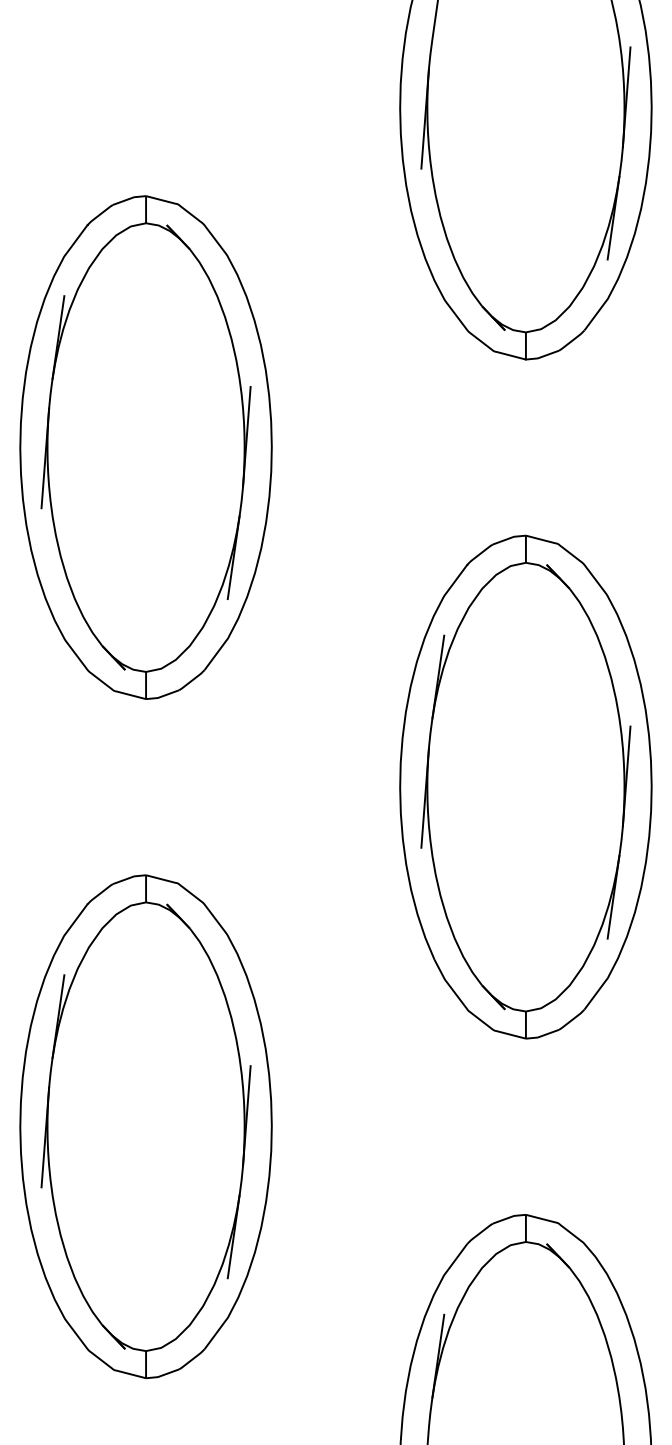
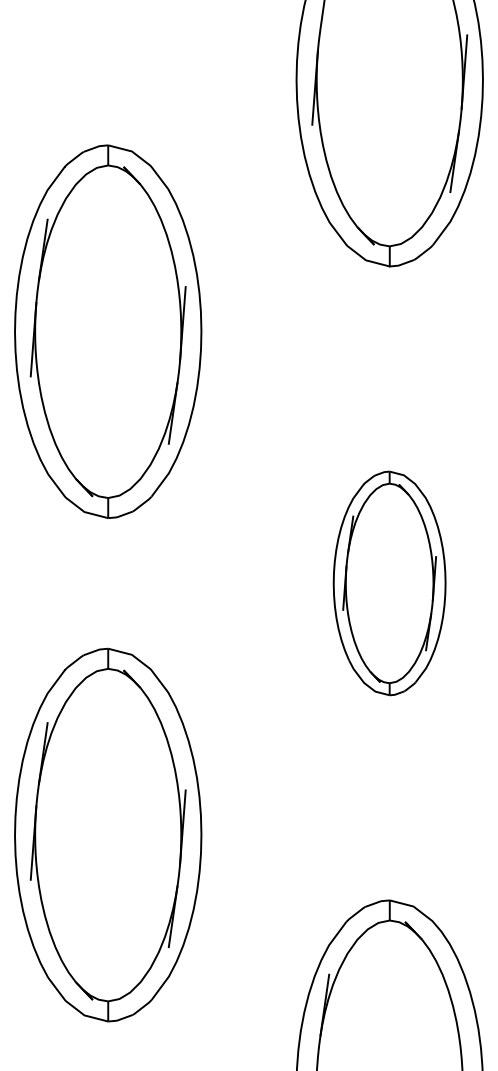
part: (525, 787) -> (389, 583), size x0.6

